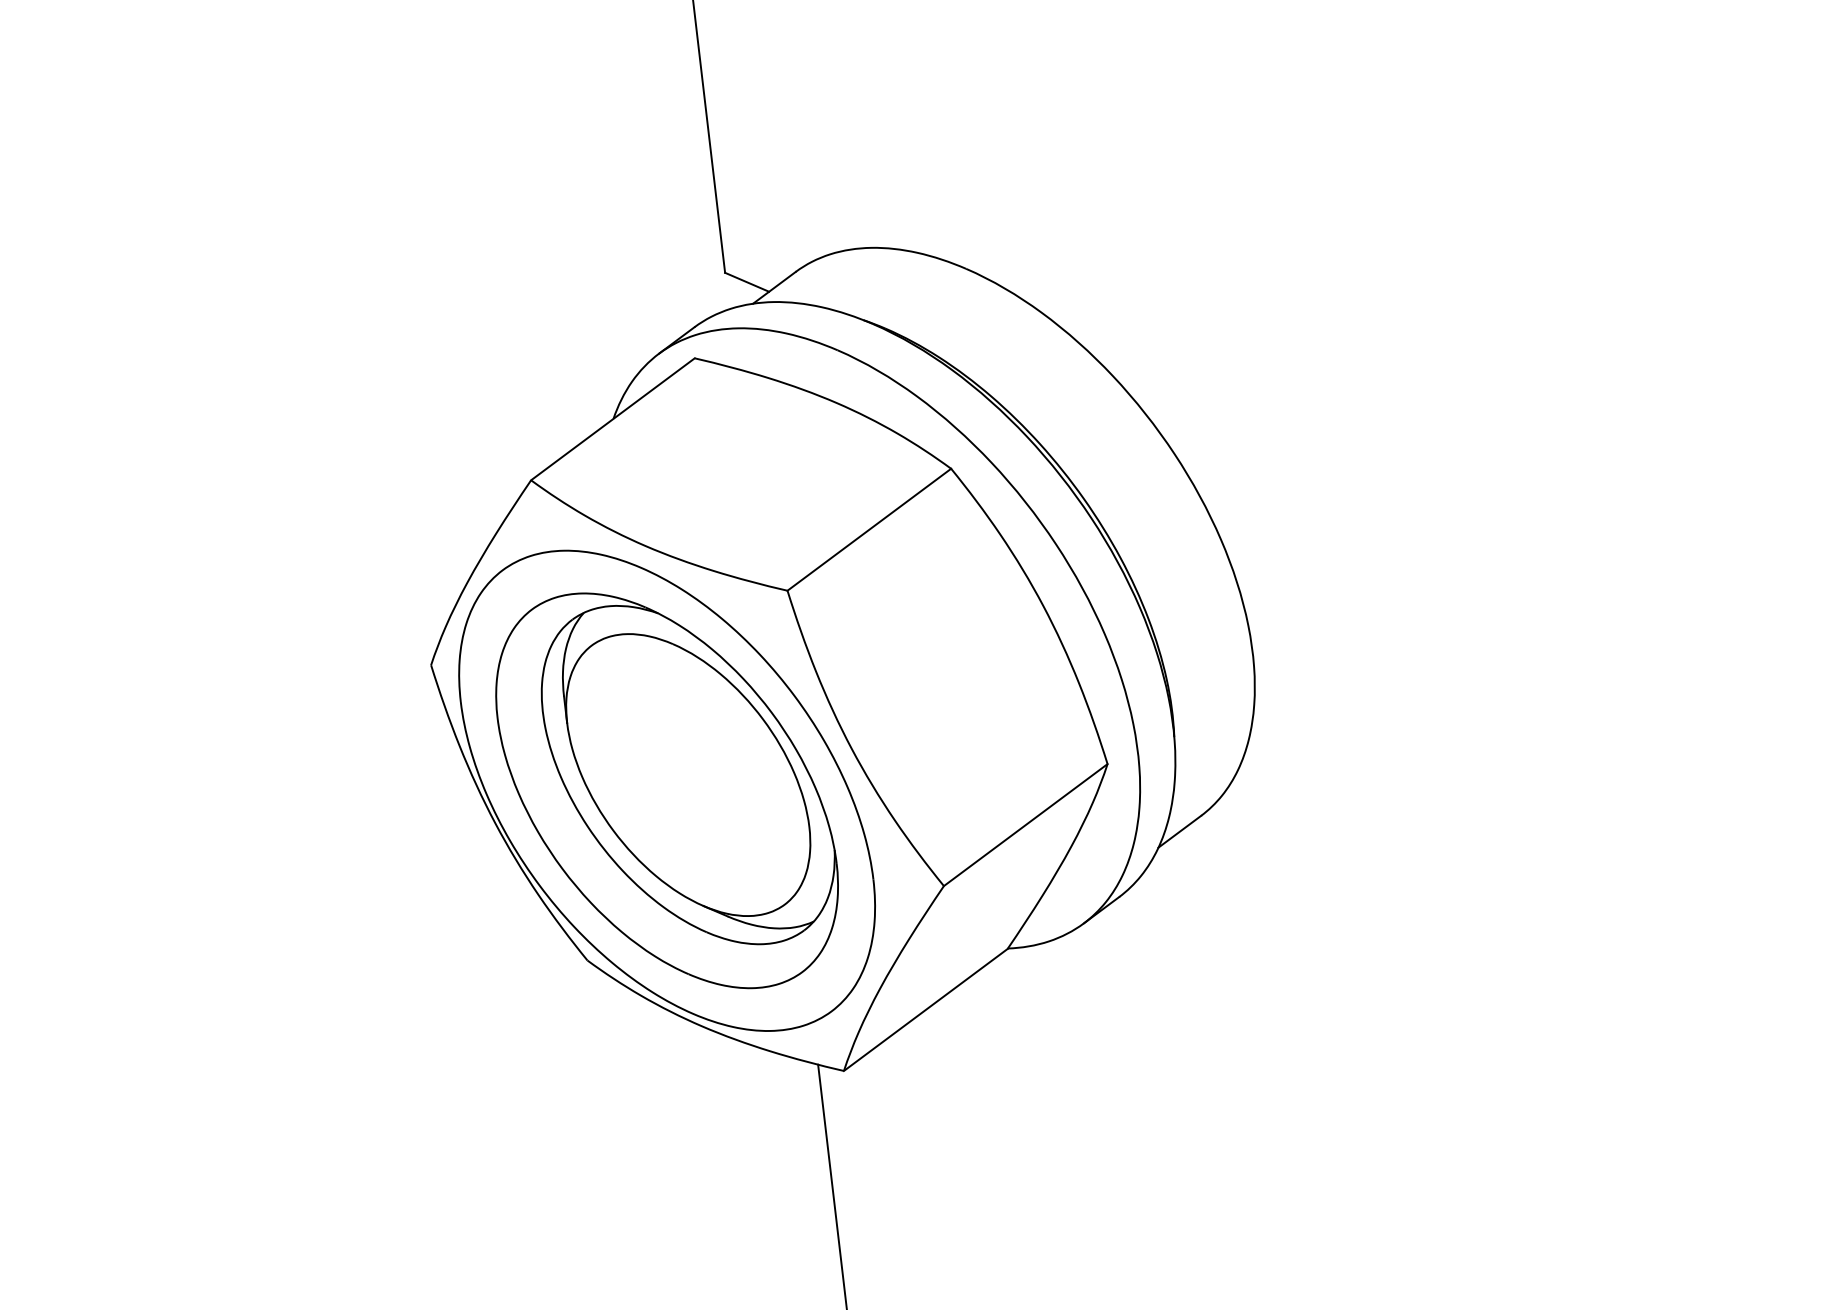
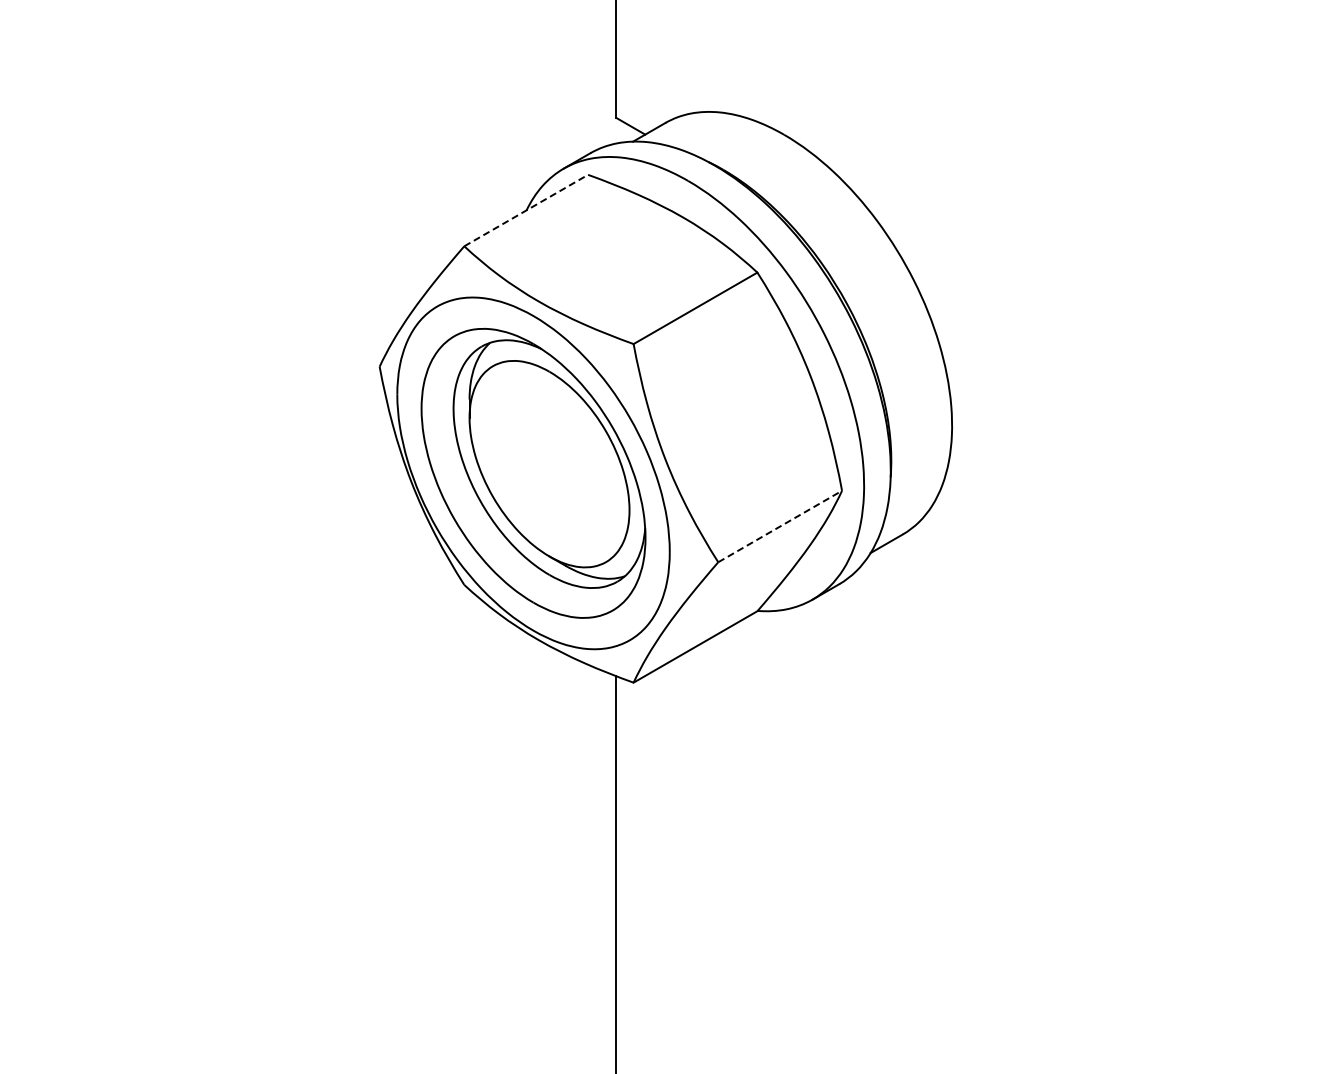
line: (613, 419) -> (526, 210), solid -> dashed
line: (1026, 825) -> (780, 526), solid -> dashed

